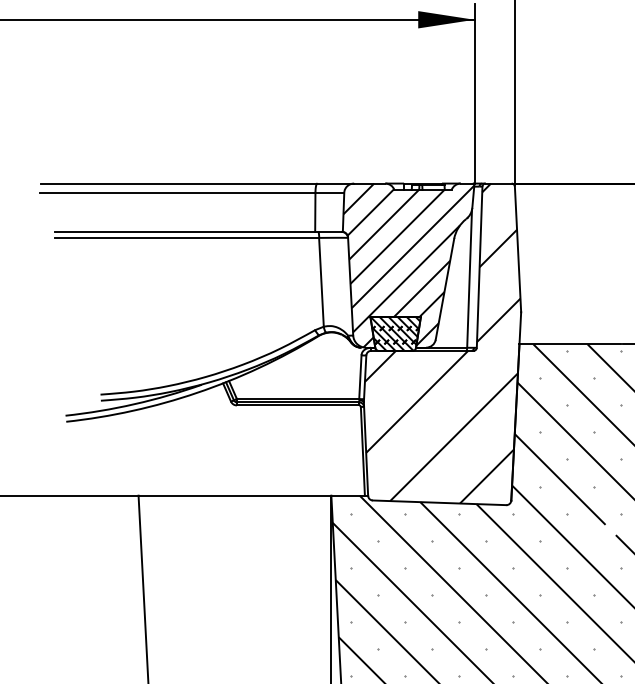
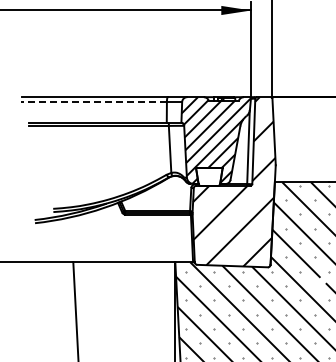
line: (176, 193) -> (93, 102), solid -> dashed
hatch: (395, 333) -> (209, 176), removed

